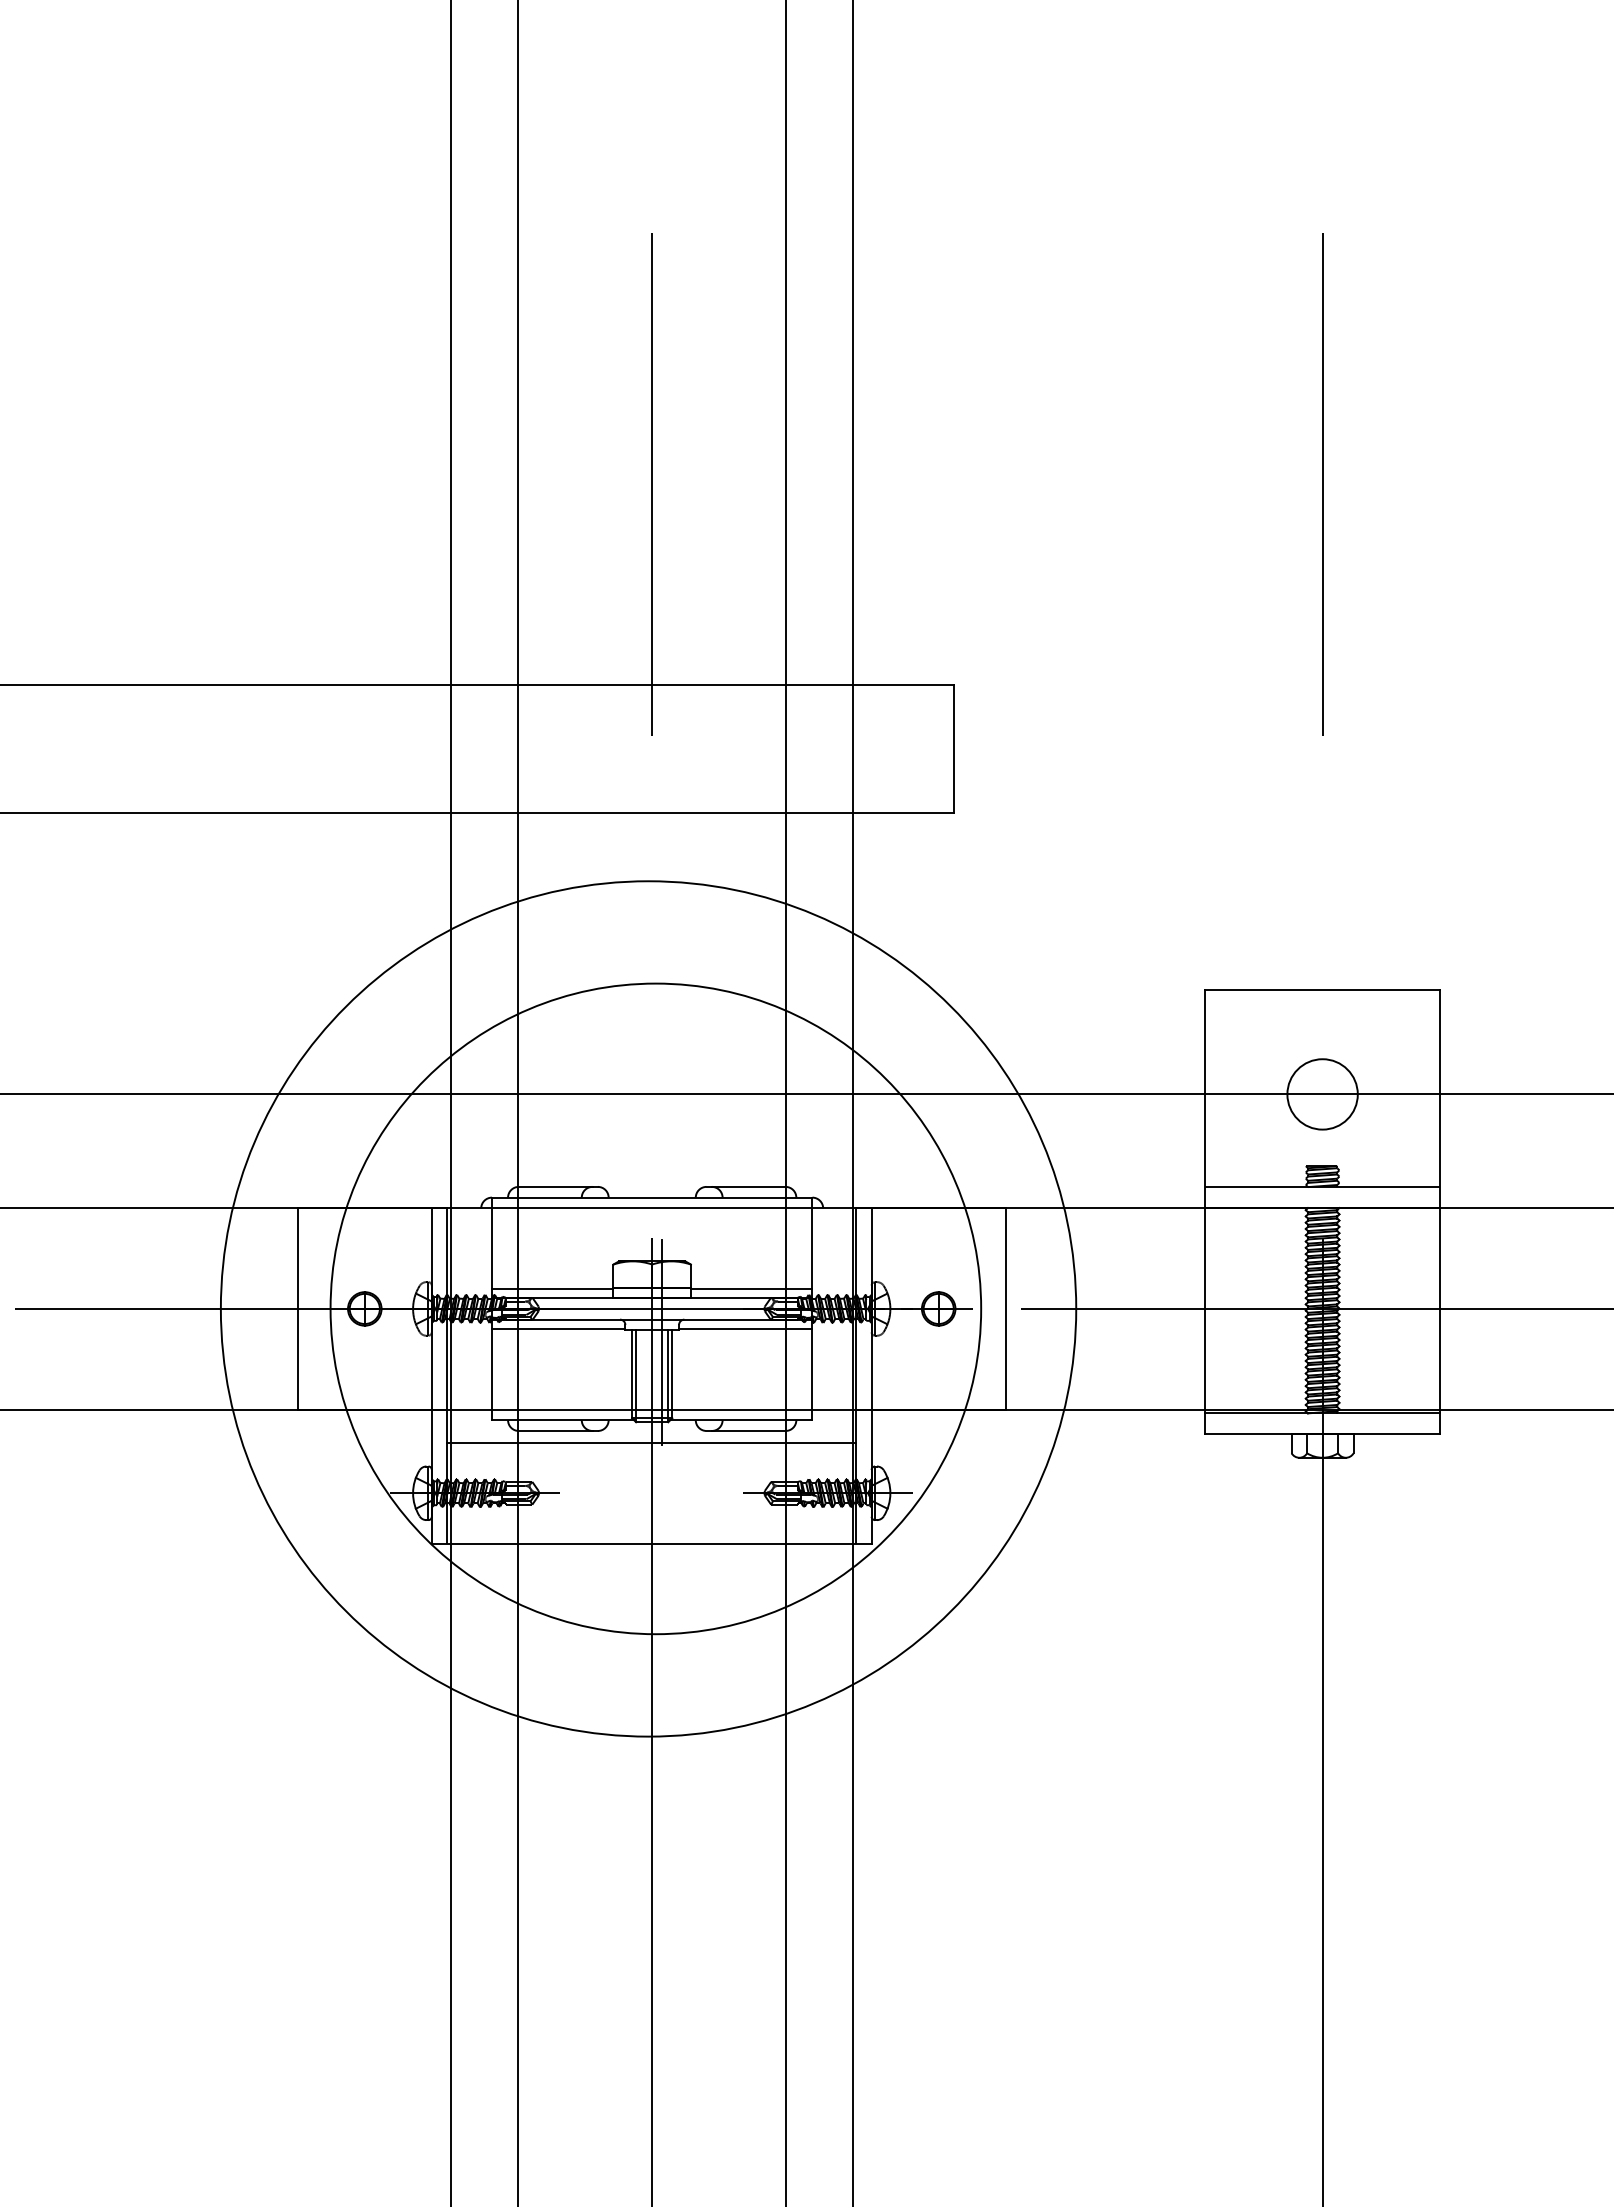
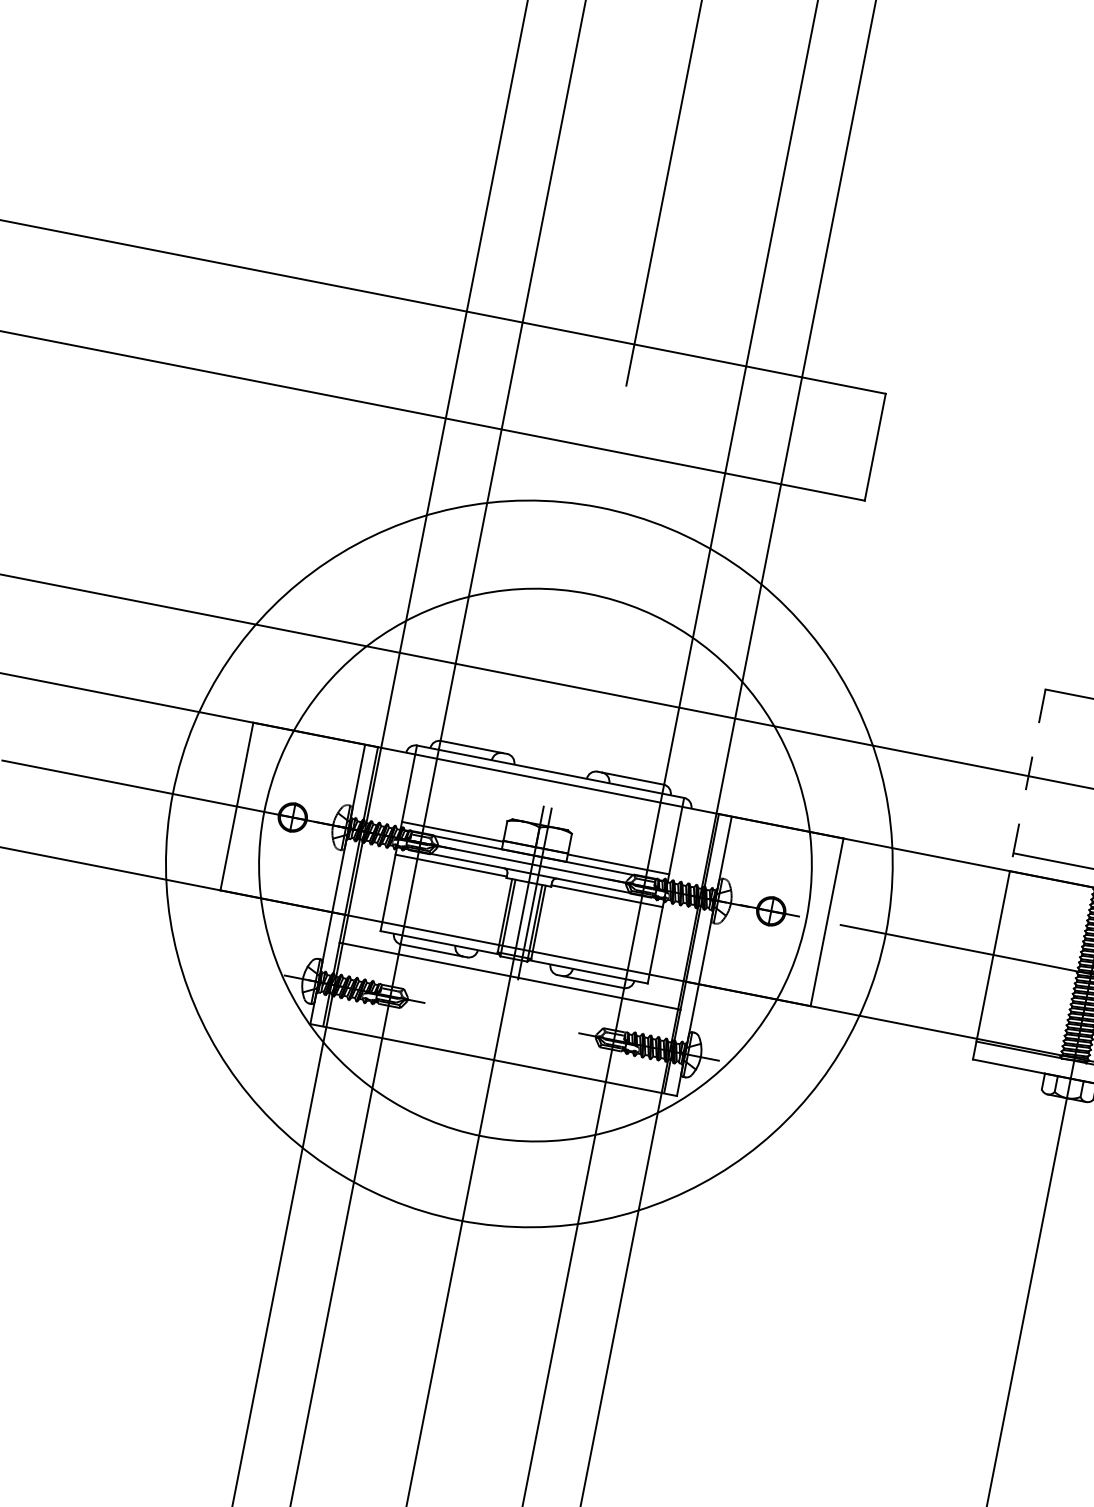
line: (1205, 1099) -> (1027, 780), solid -> dashed

